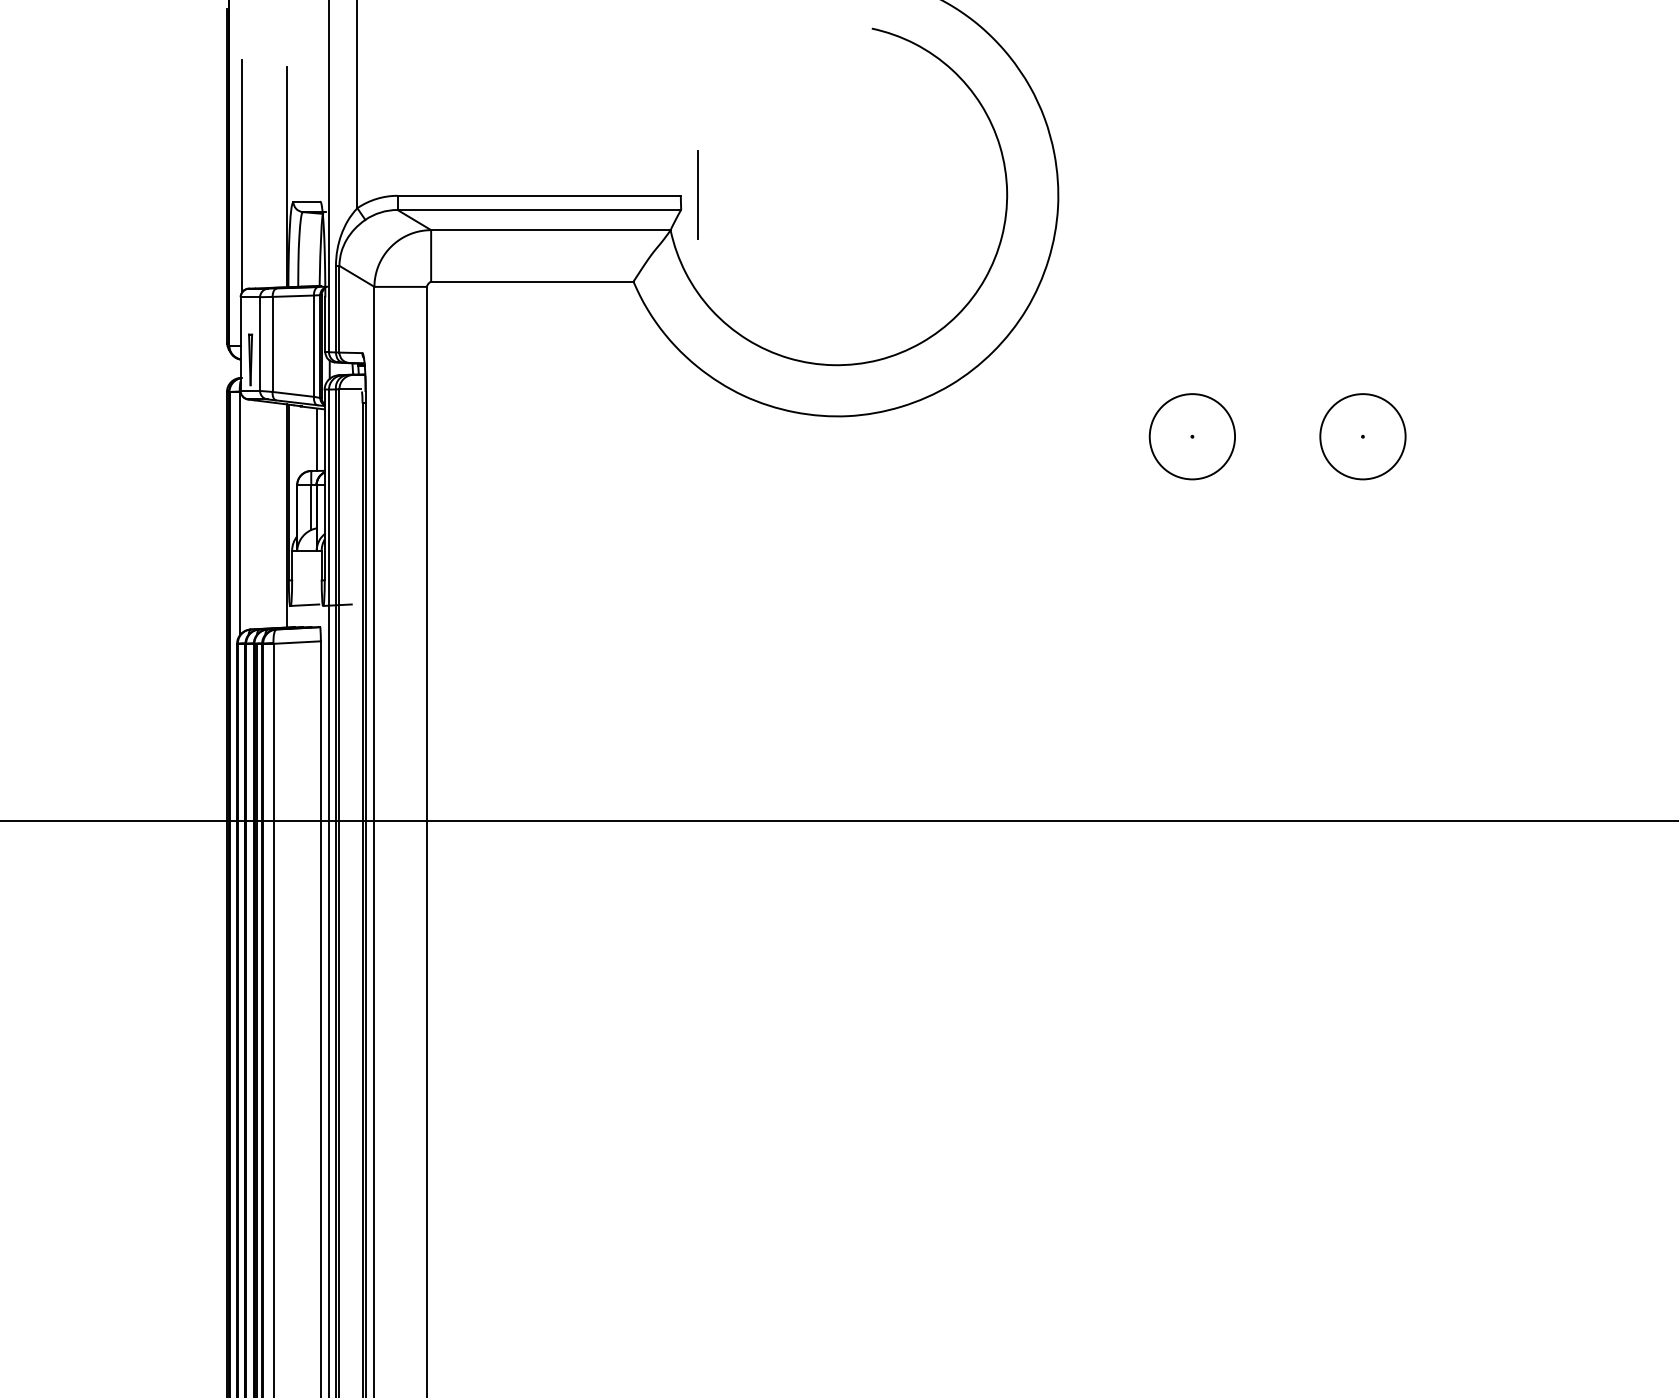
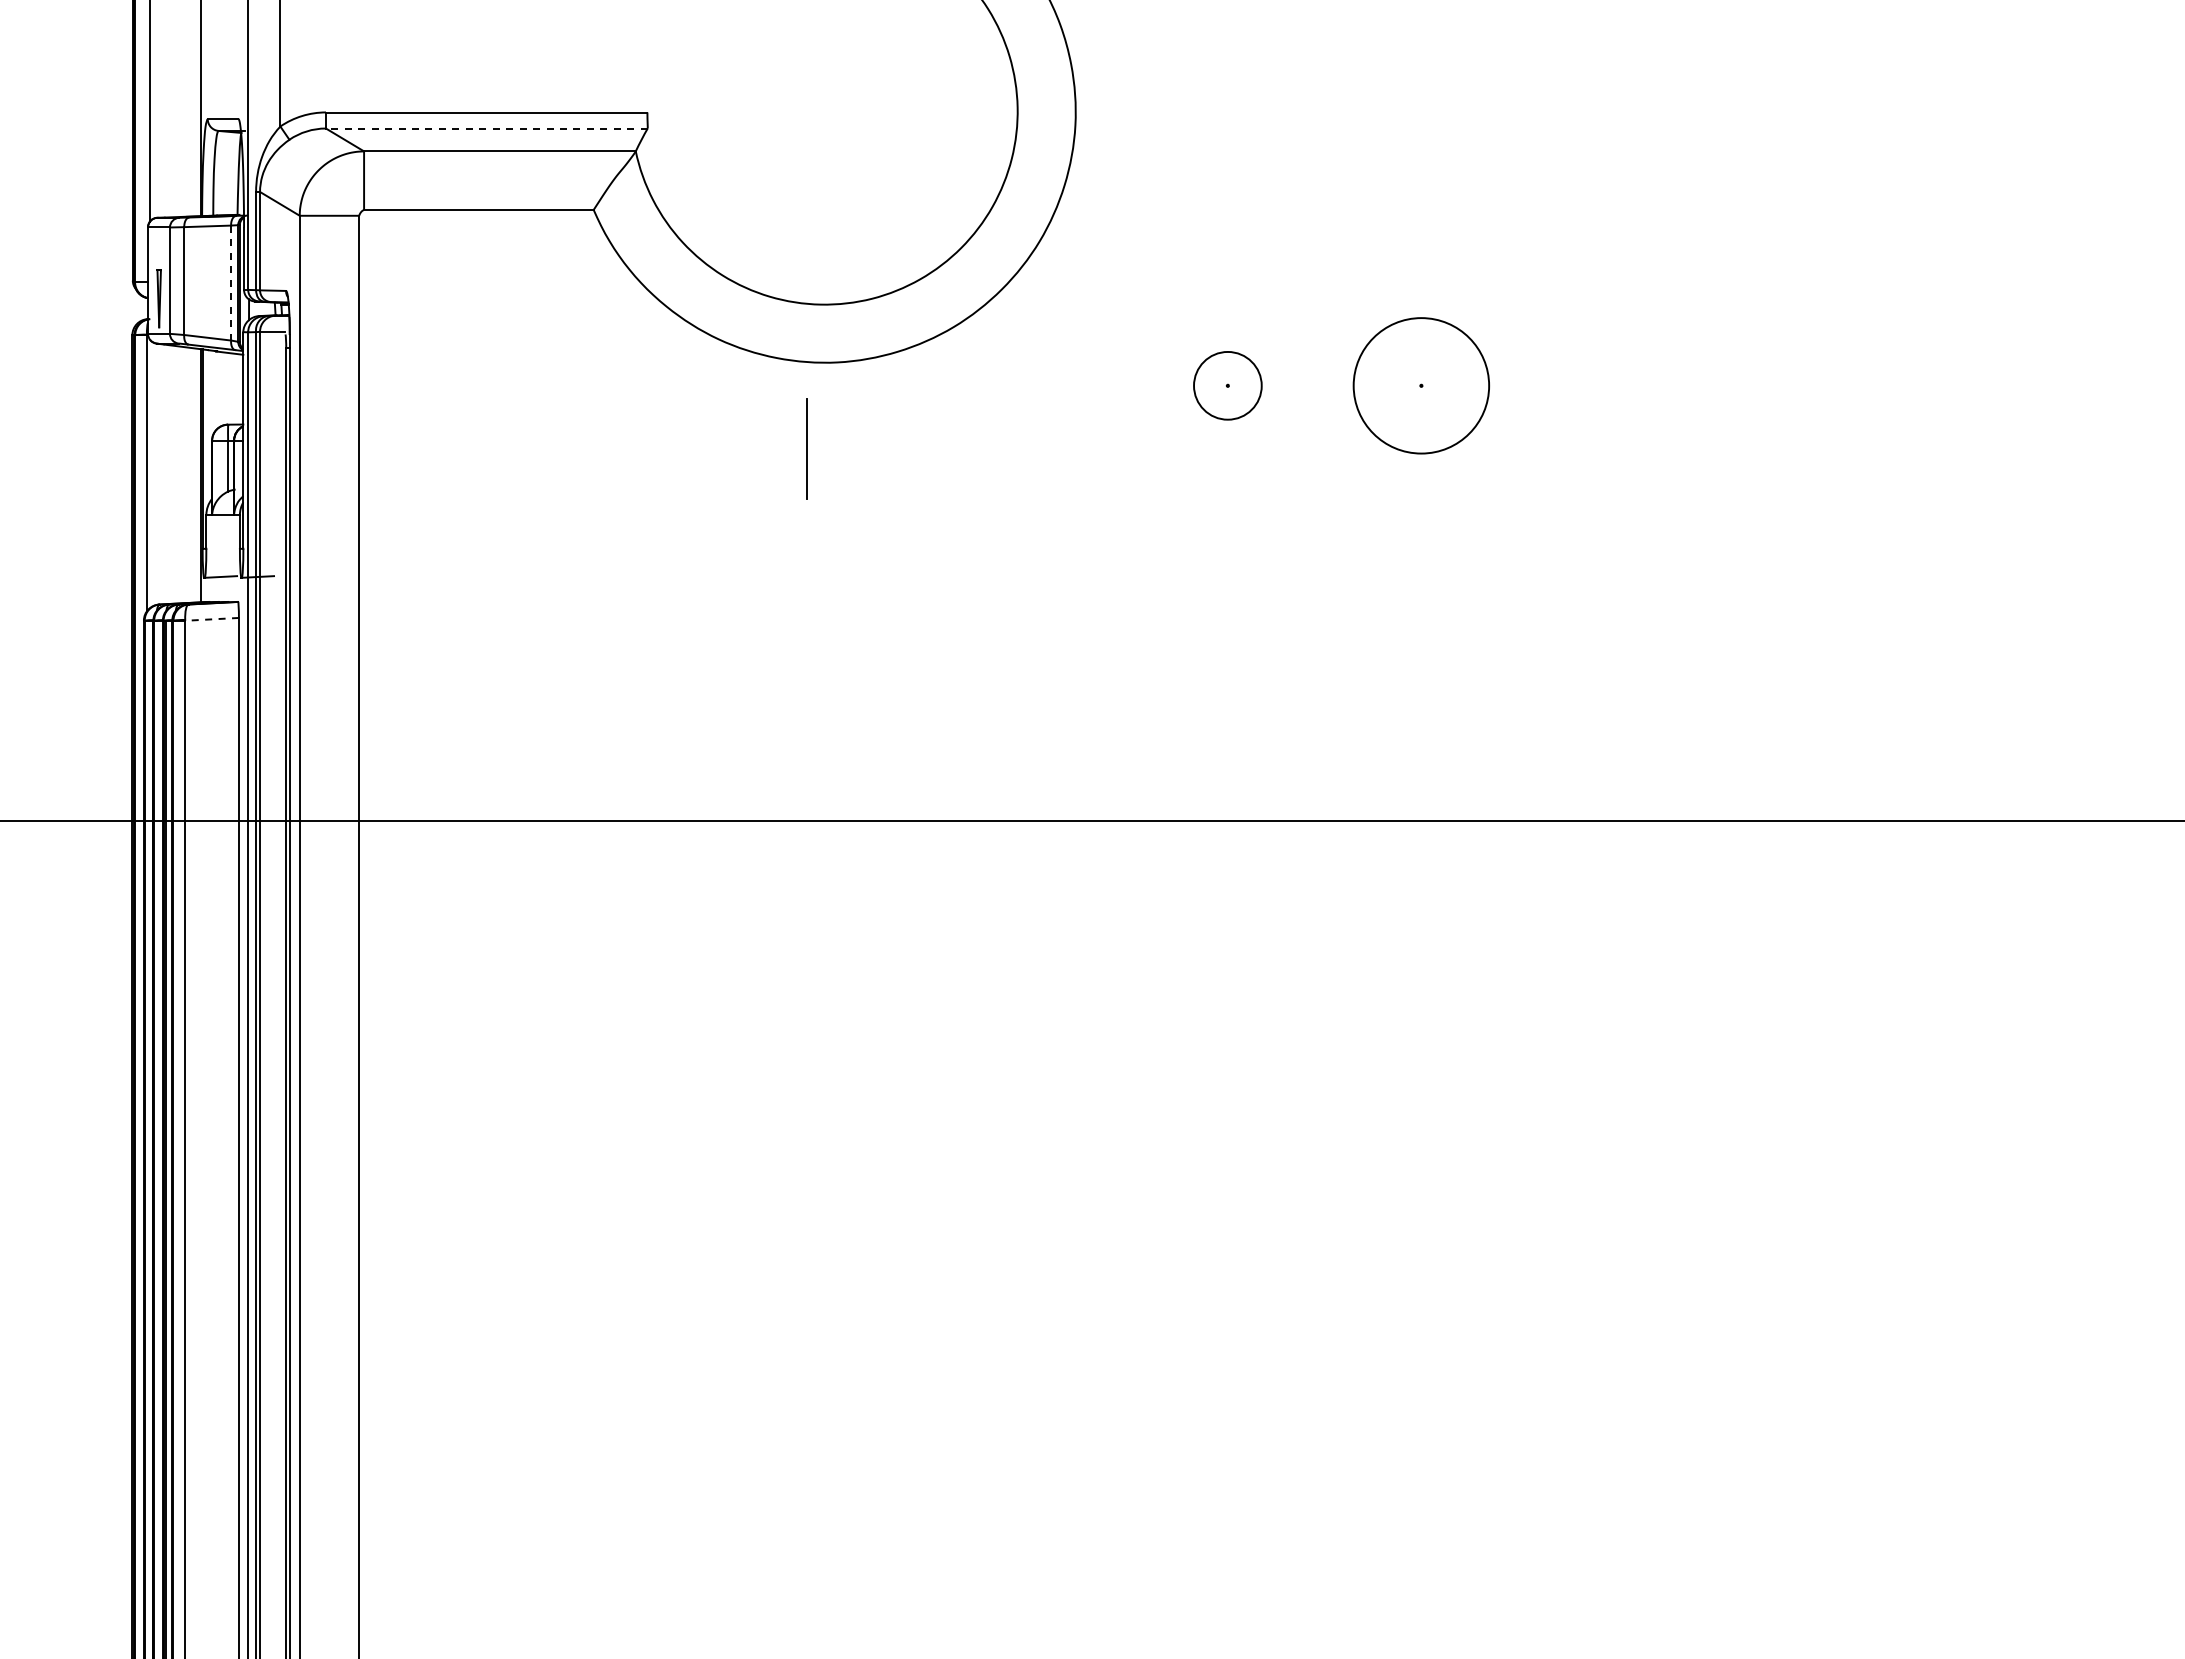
line: (696, 194) -> (806, 448), moved
line: (539, 209) -> (486, 128), solid -> dashed
line: (314, 345) -> (231, 282), solid -> dashed
circle: (1192, 436) -> (1227, 385), size x0.7
circle: (1363, 436) -> (1421, 385), size x1.4
line: (317, 439) -> (235, 388), removed
line: (297, 642) -> (212, 619), solid -> dashed

